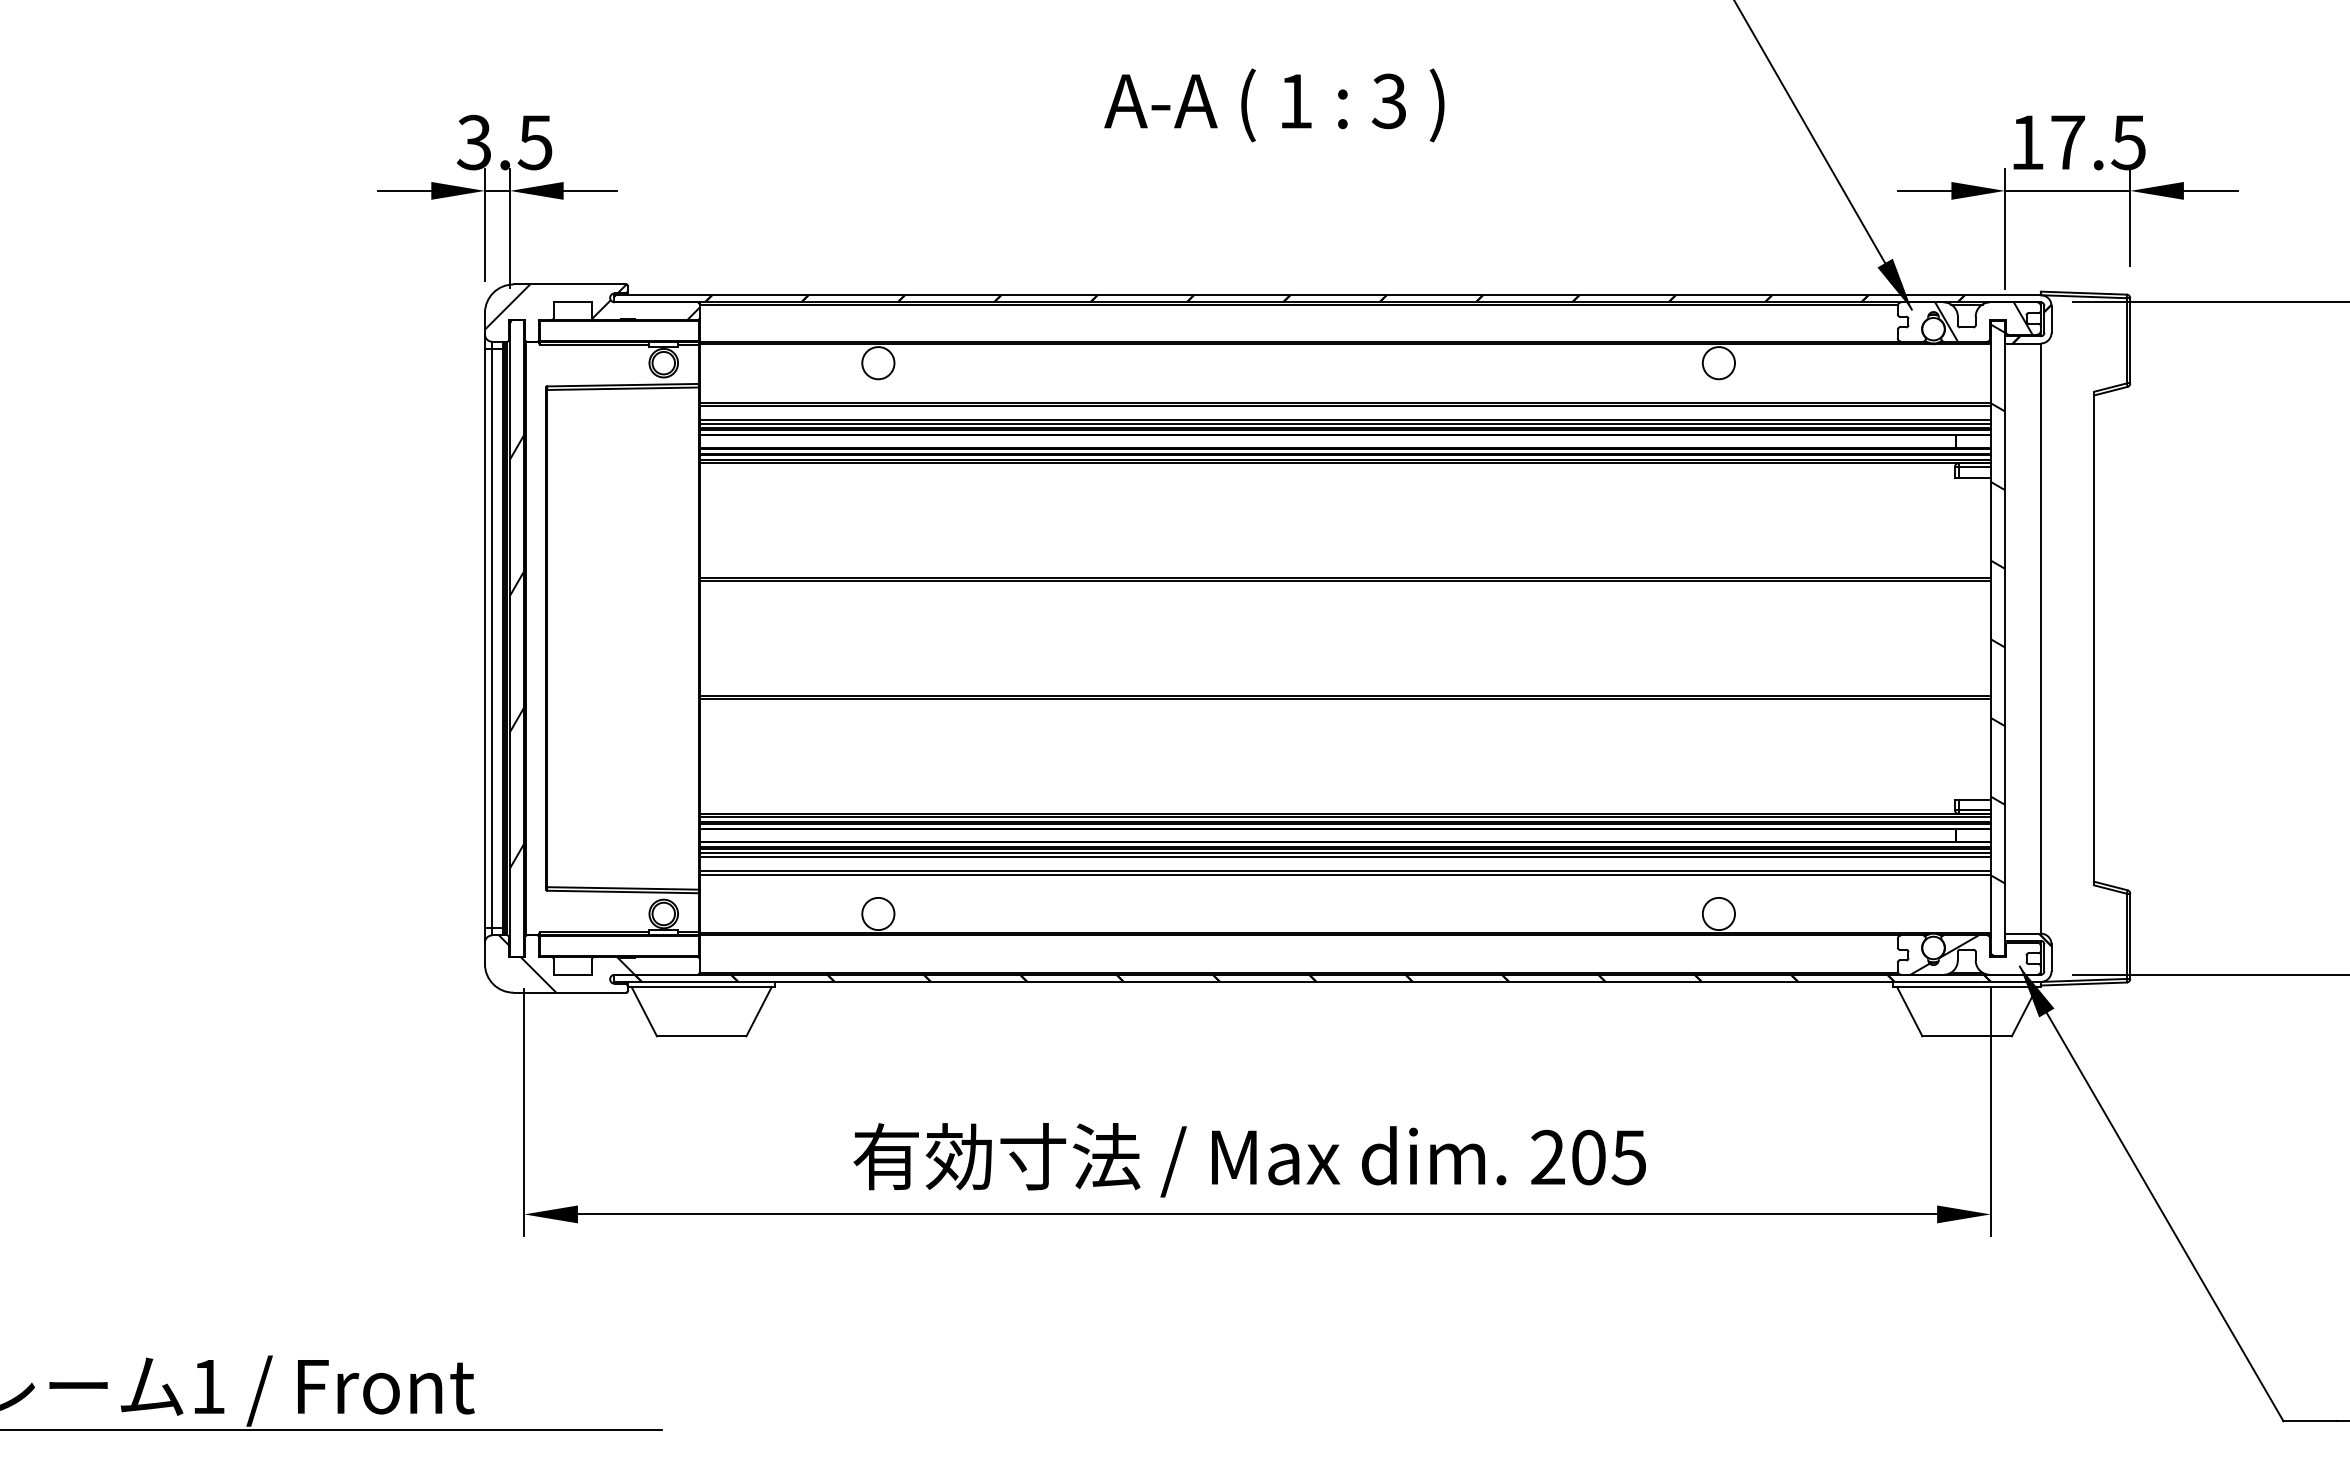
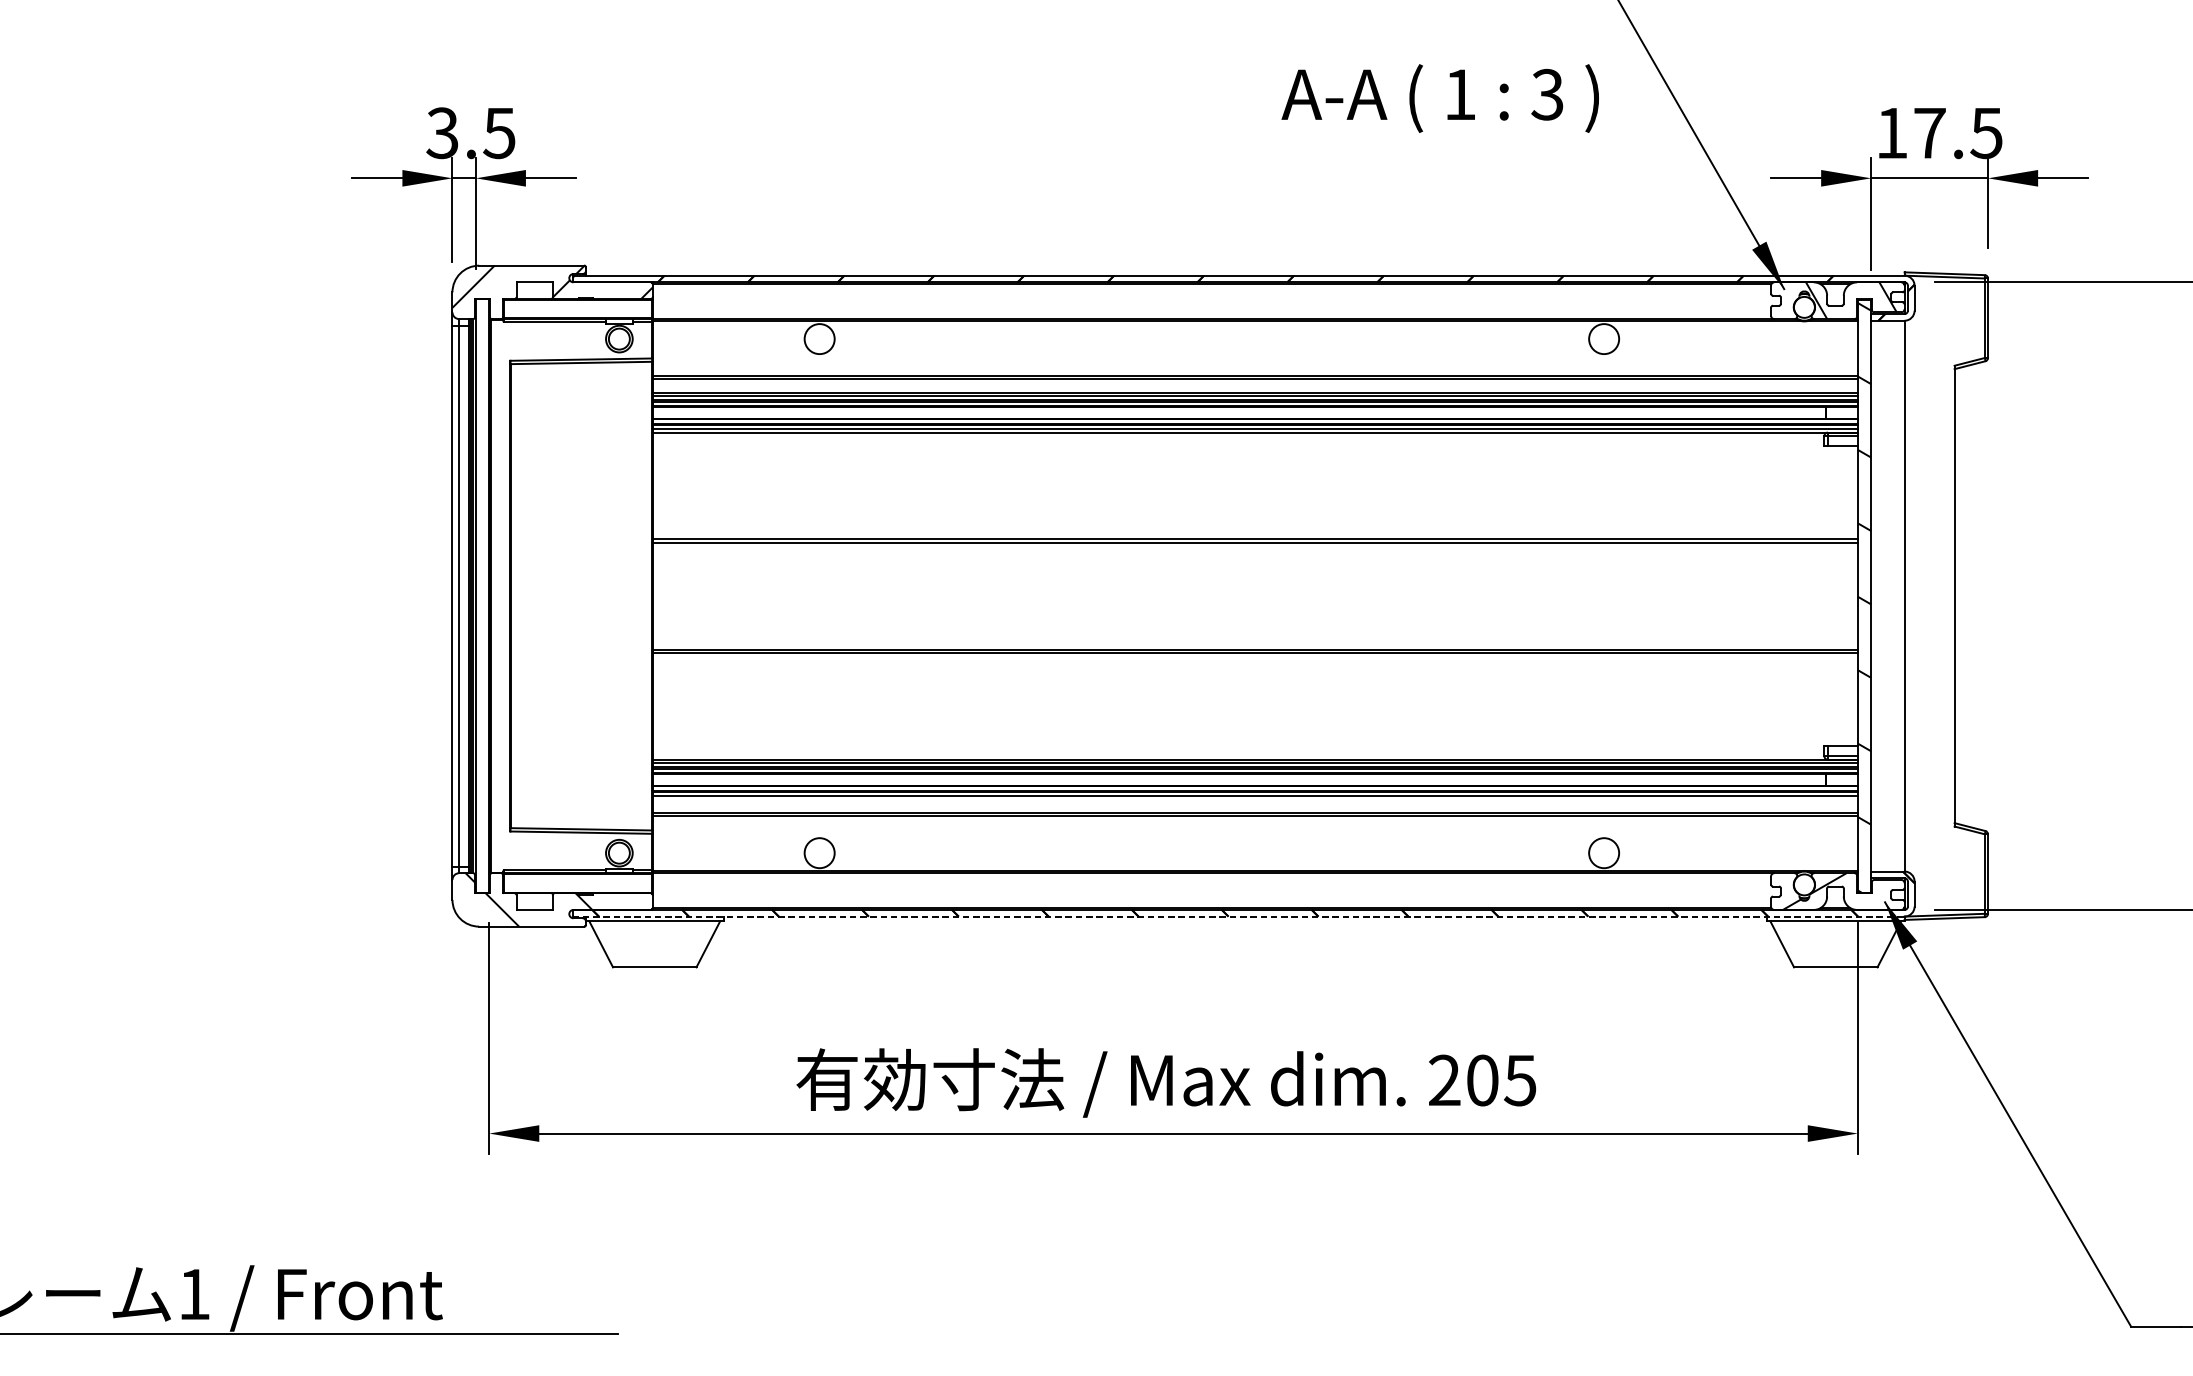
text: (1274, 105) -> (1440, 98), moved
hatch: (516, 594) -> (481, 555), removed
line: (1344, 856) -> (1254, 799), removed
line: (1327, 981) -> (1238, 916), solid -> dashed

